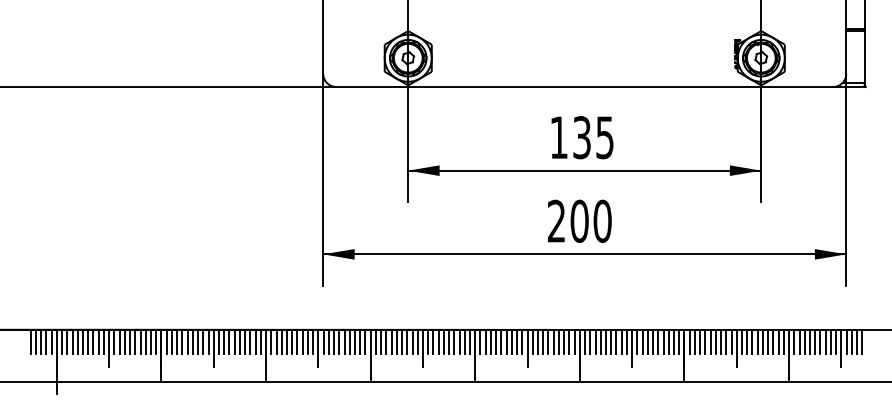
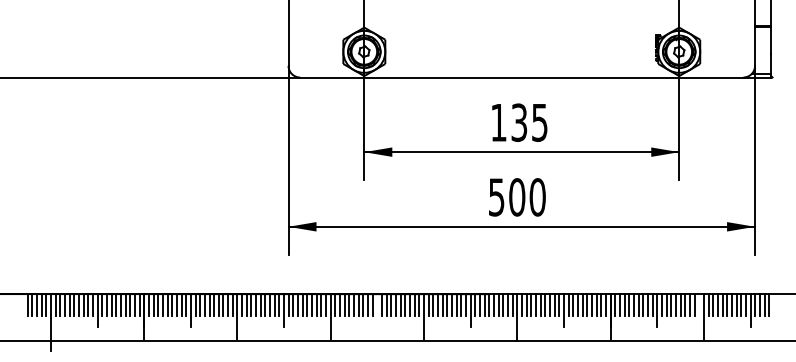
text: (556, 220) -> (496, 196), 200 -> 500
line: (783, 341) -> (699, 304), removed
line: (422, 347) -> (377, 309), removed

